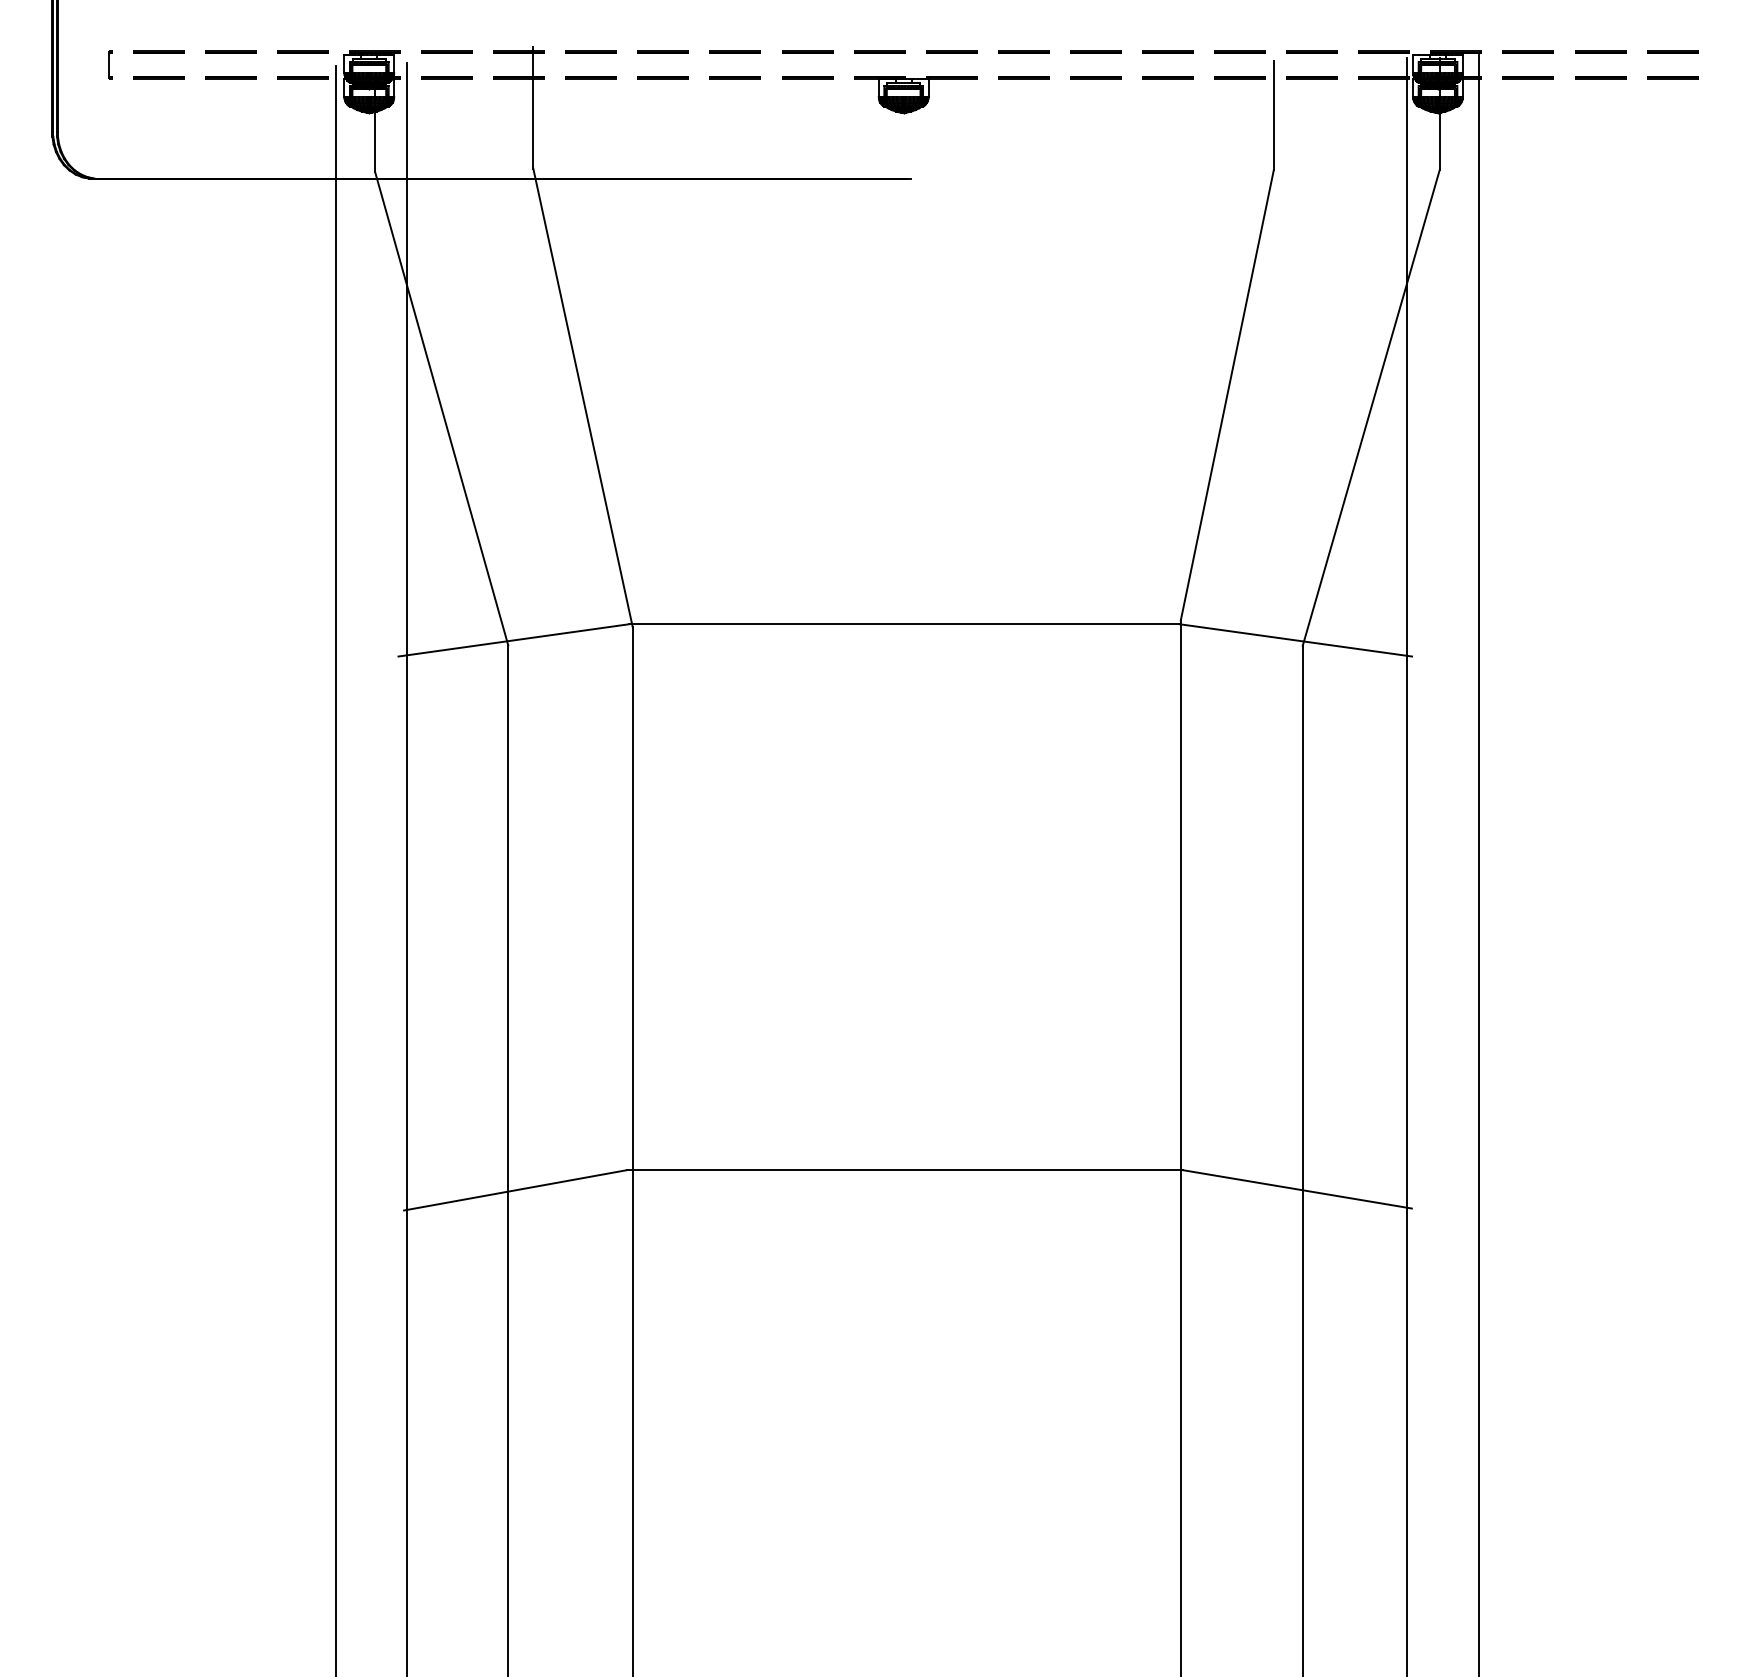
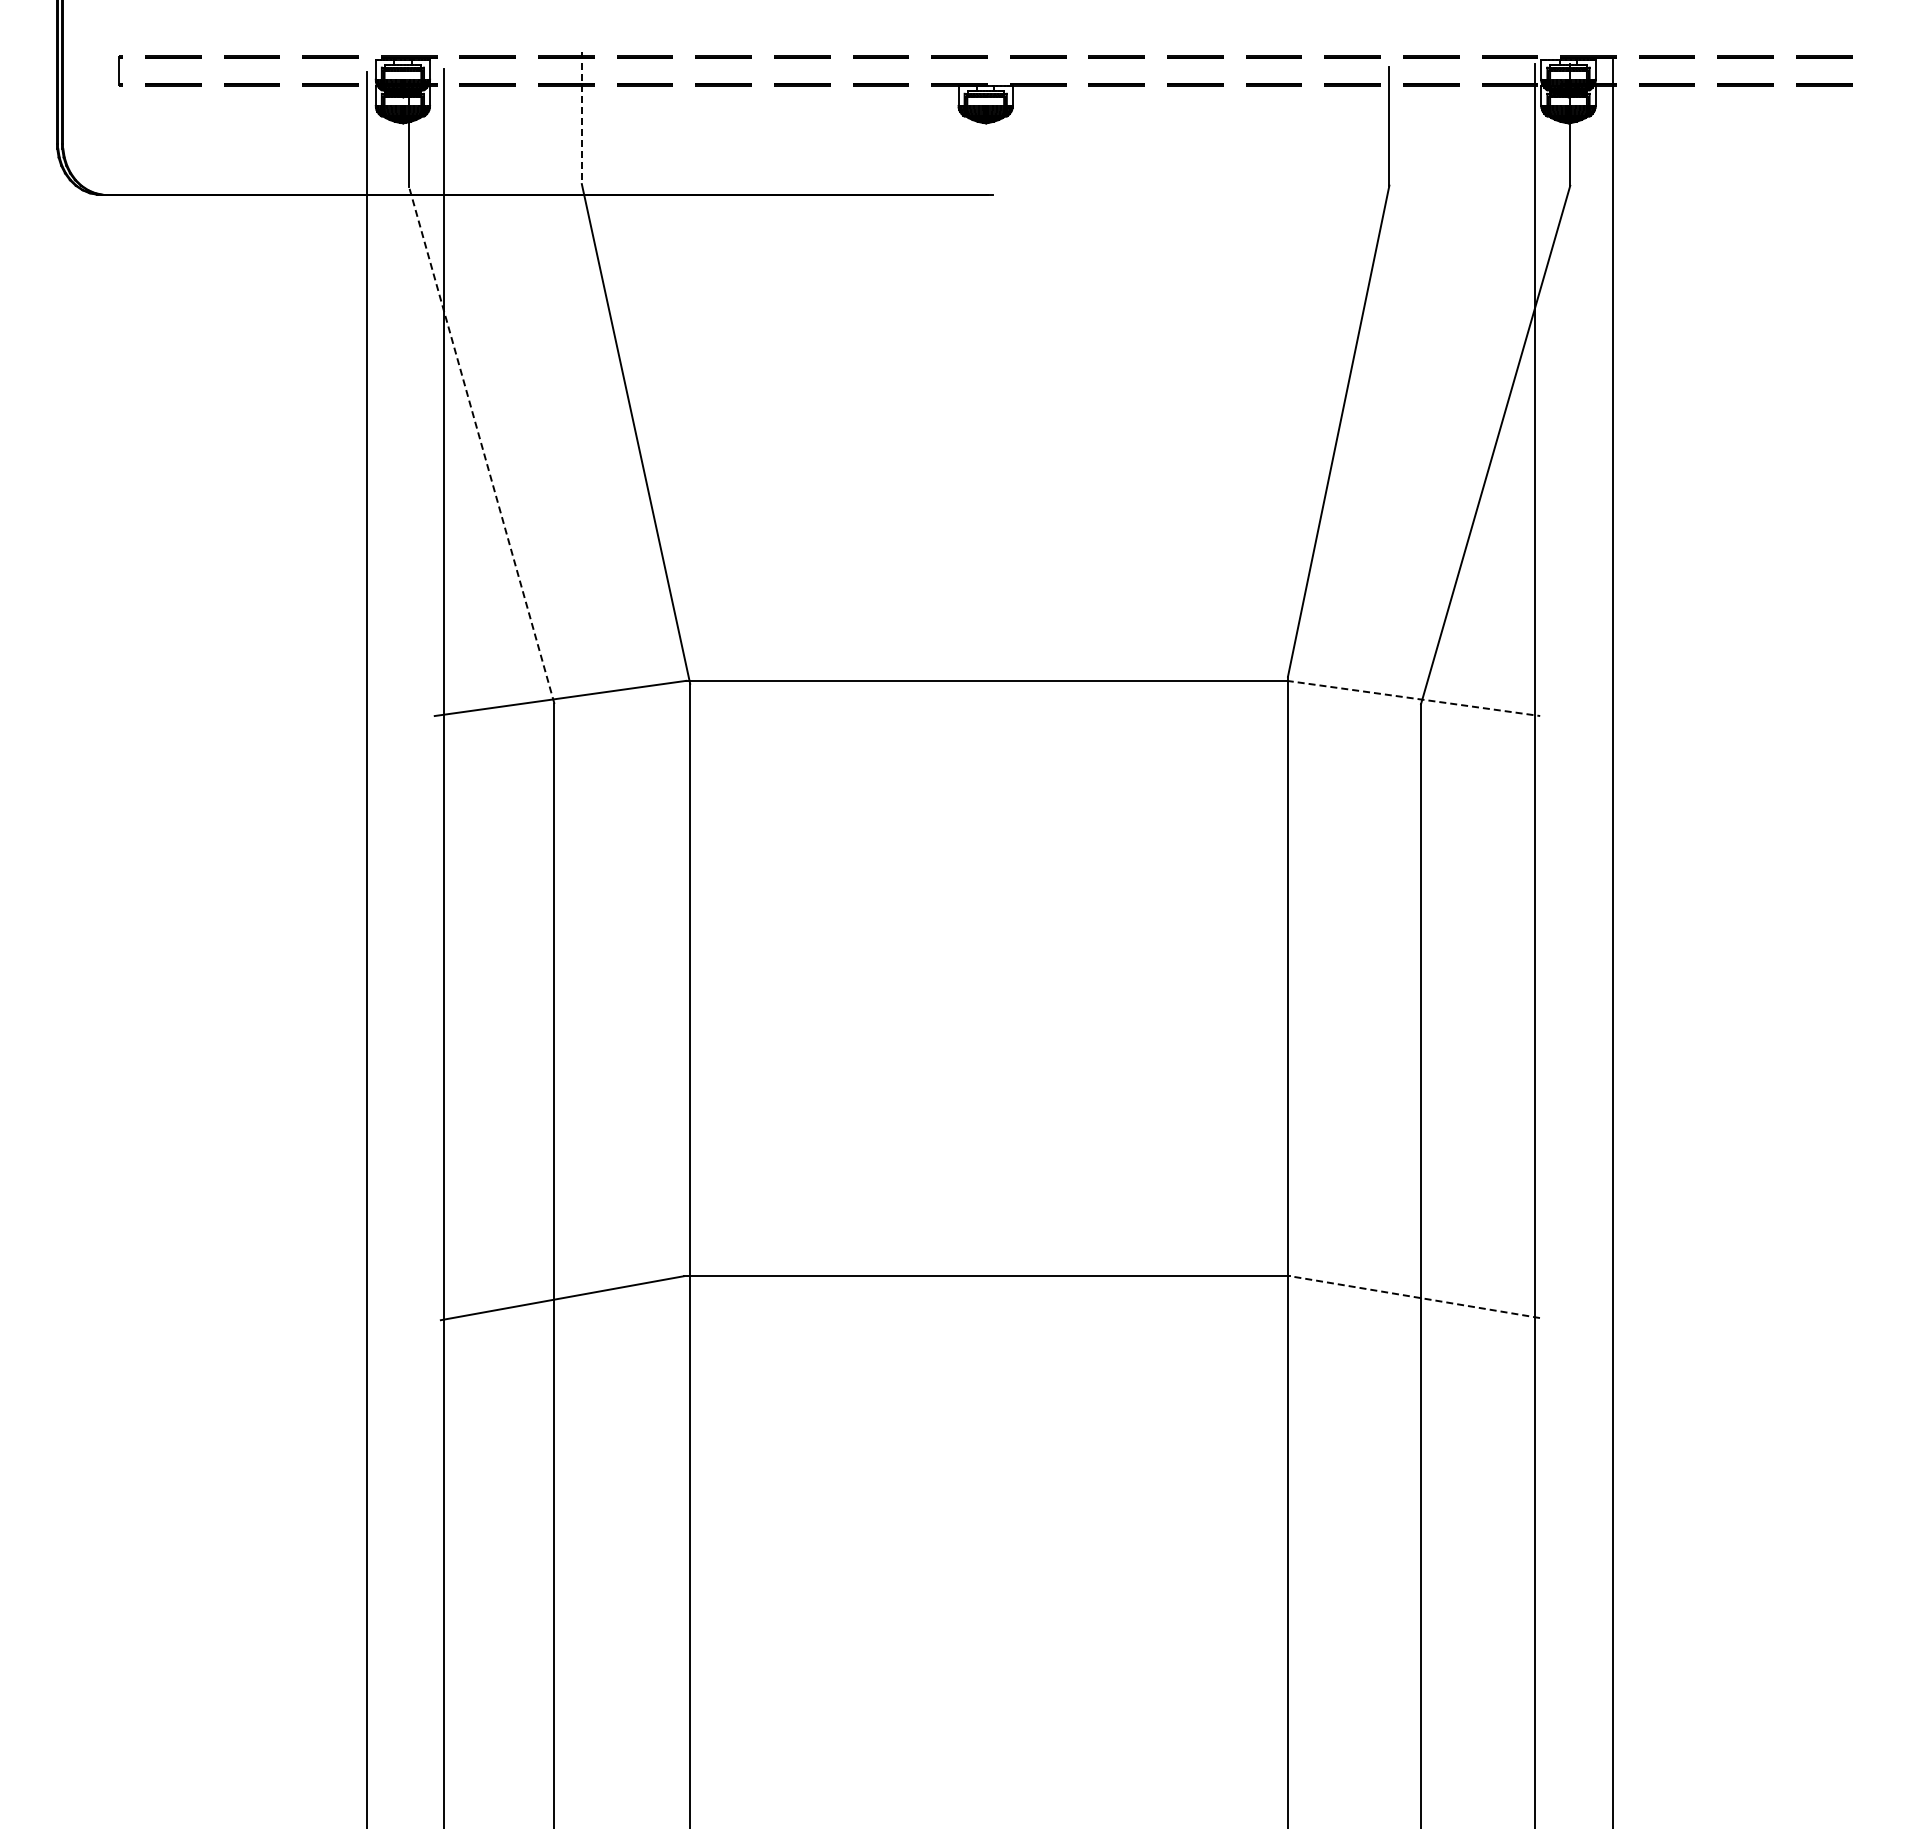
line: (533, 108) -> (581, 118), solid -> dashed
line: (441, 408) -> (481, 445), solid -> dashed
line: (1295, 640) -> (1413, 698), solid -> dashed
line: (1297, 1189) -> (1415, 1297), solid -> dashed

